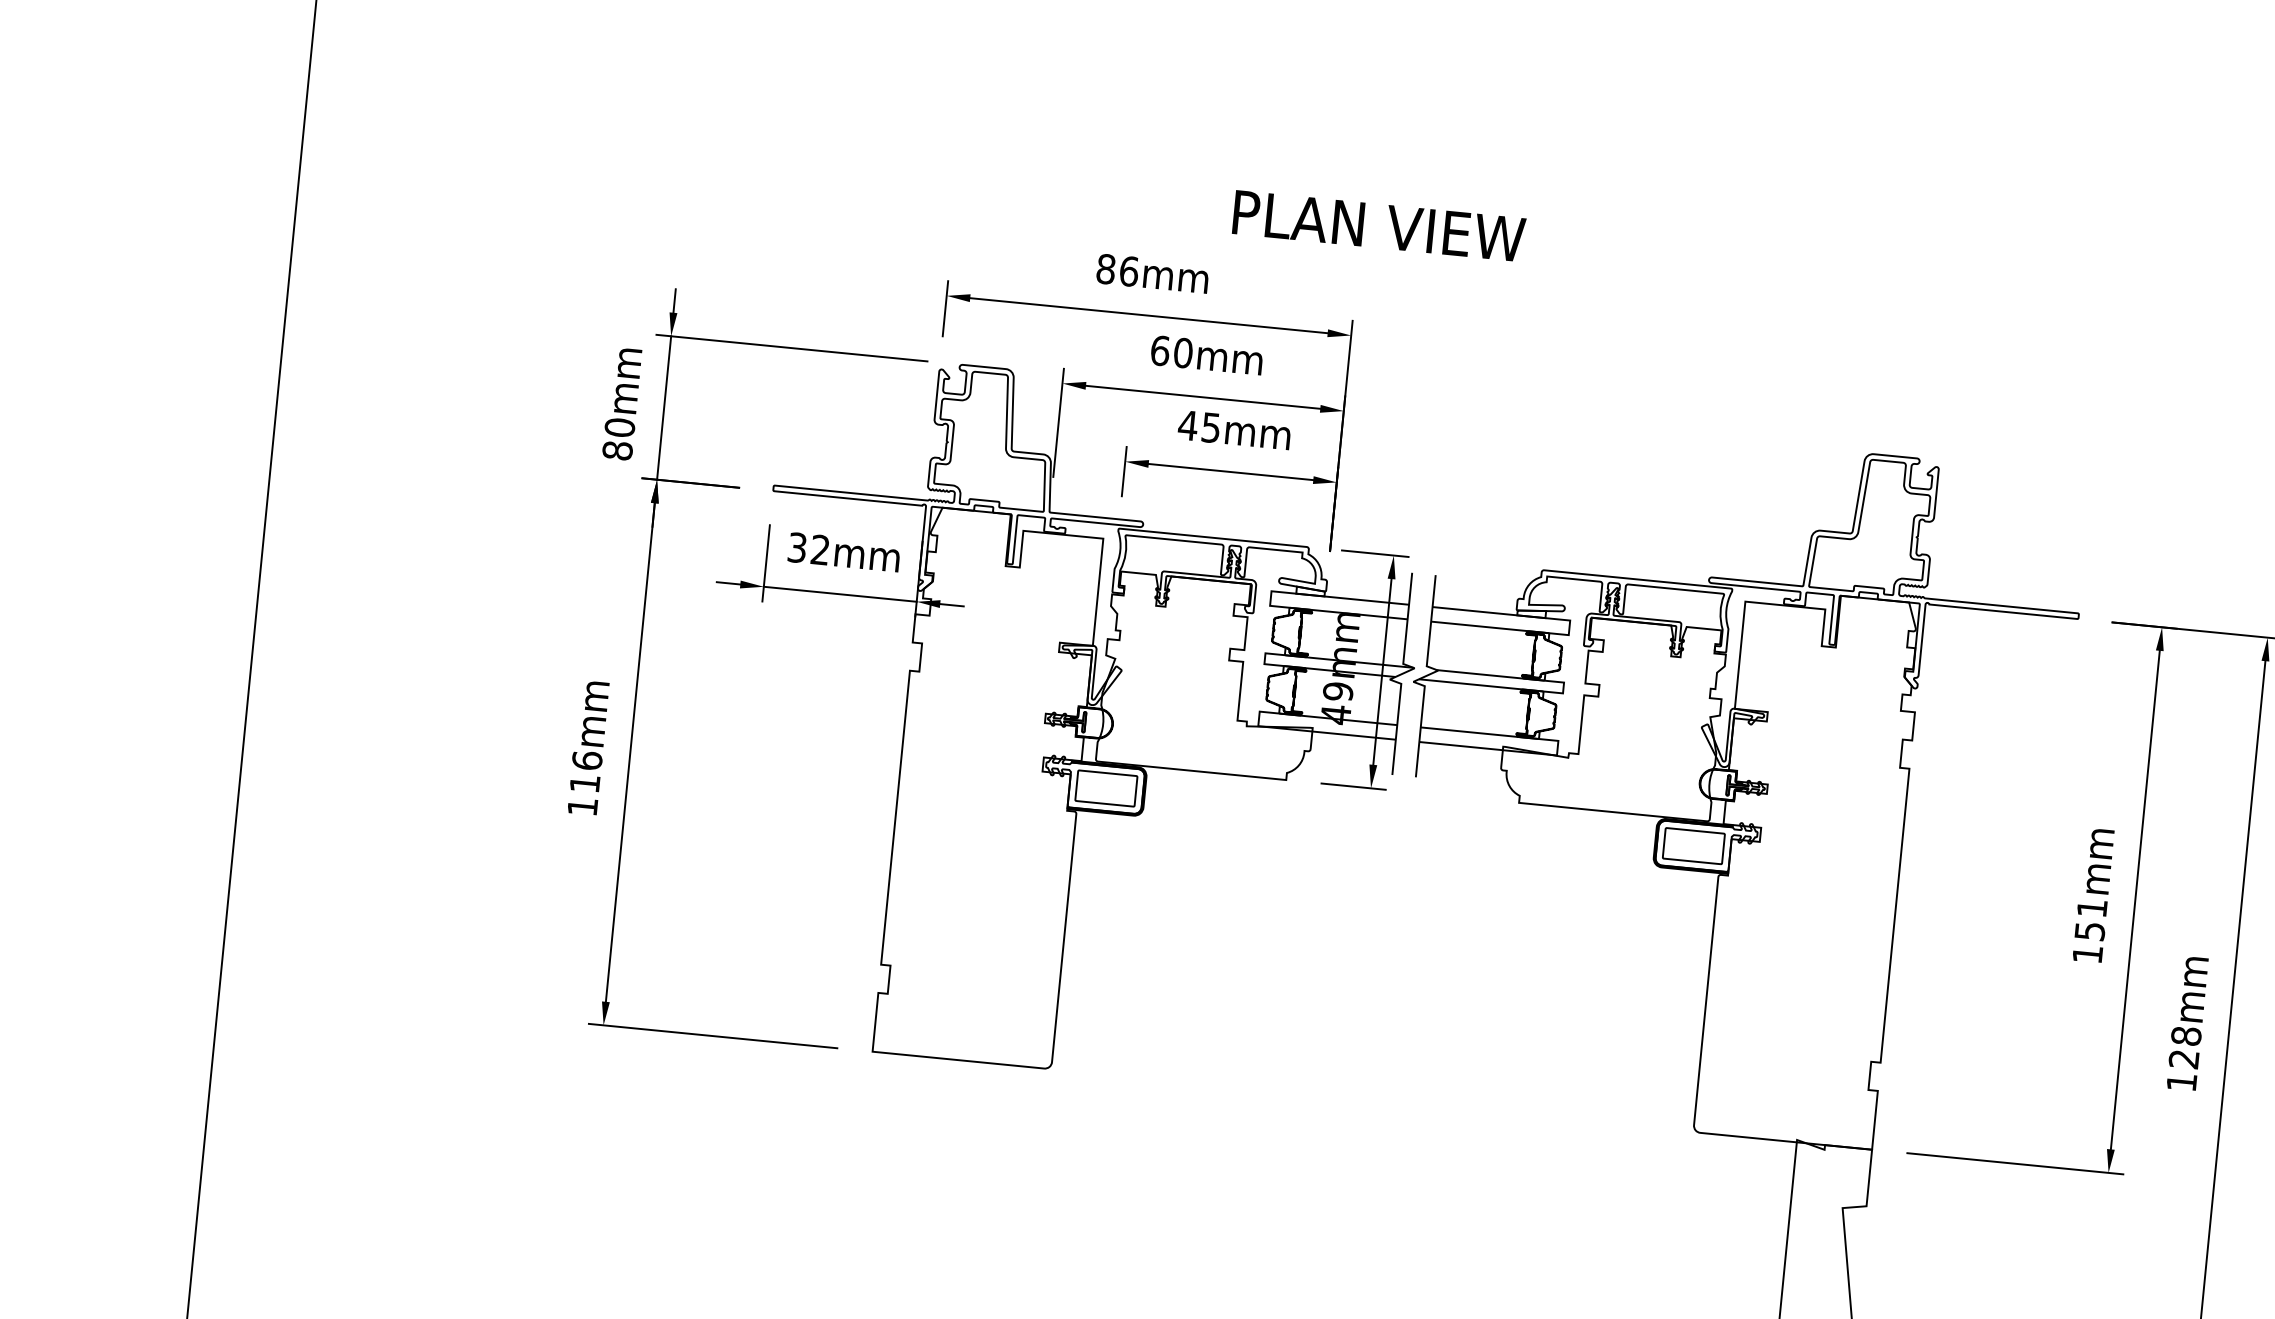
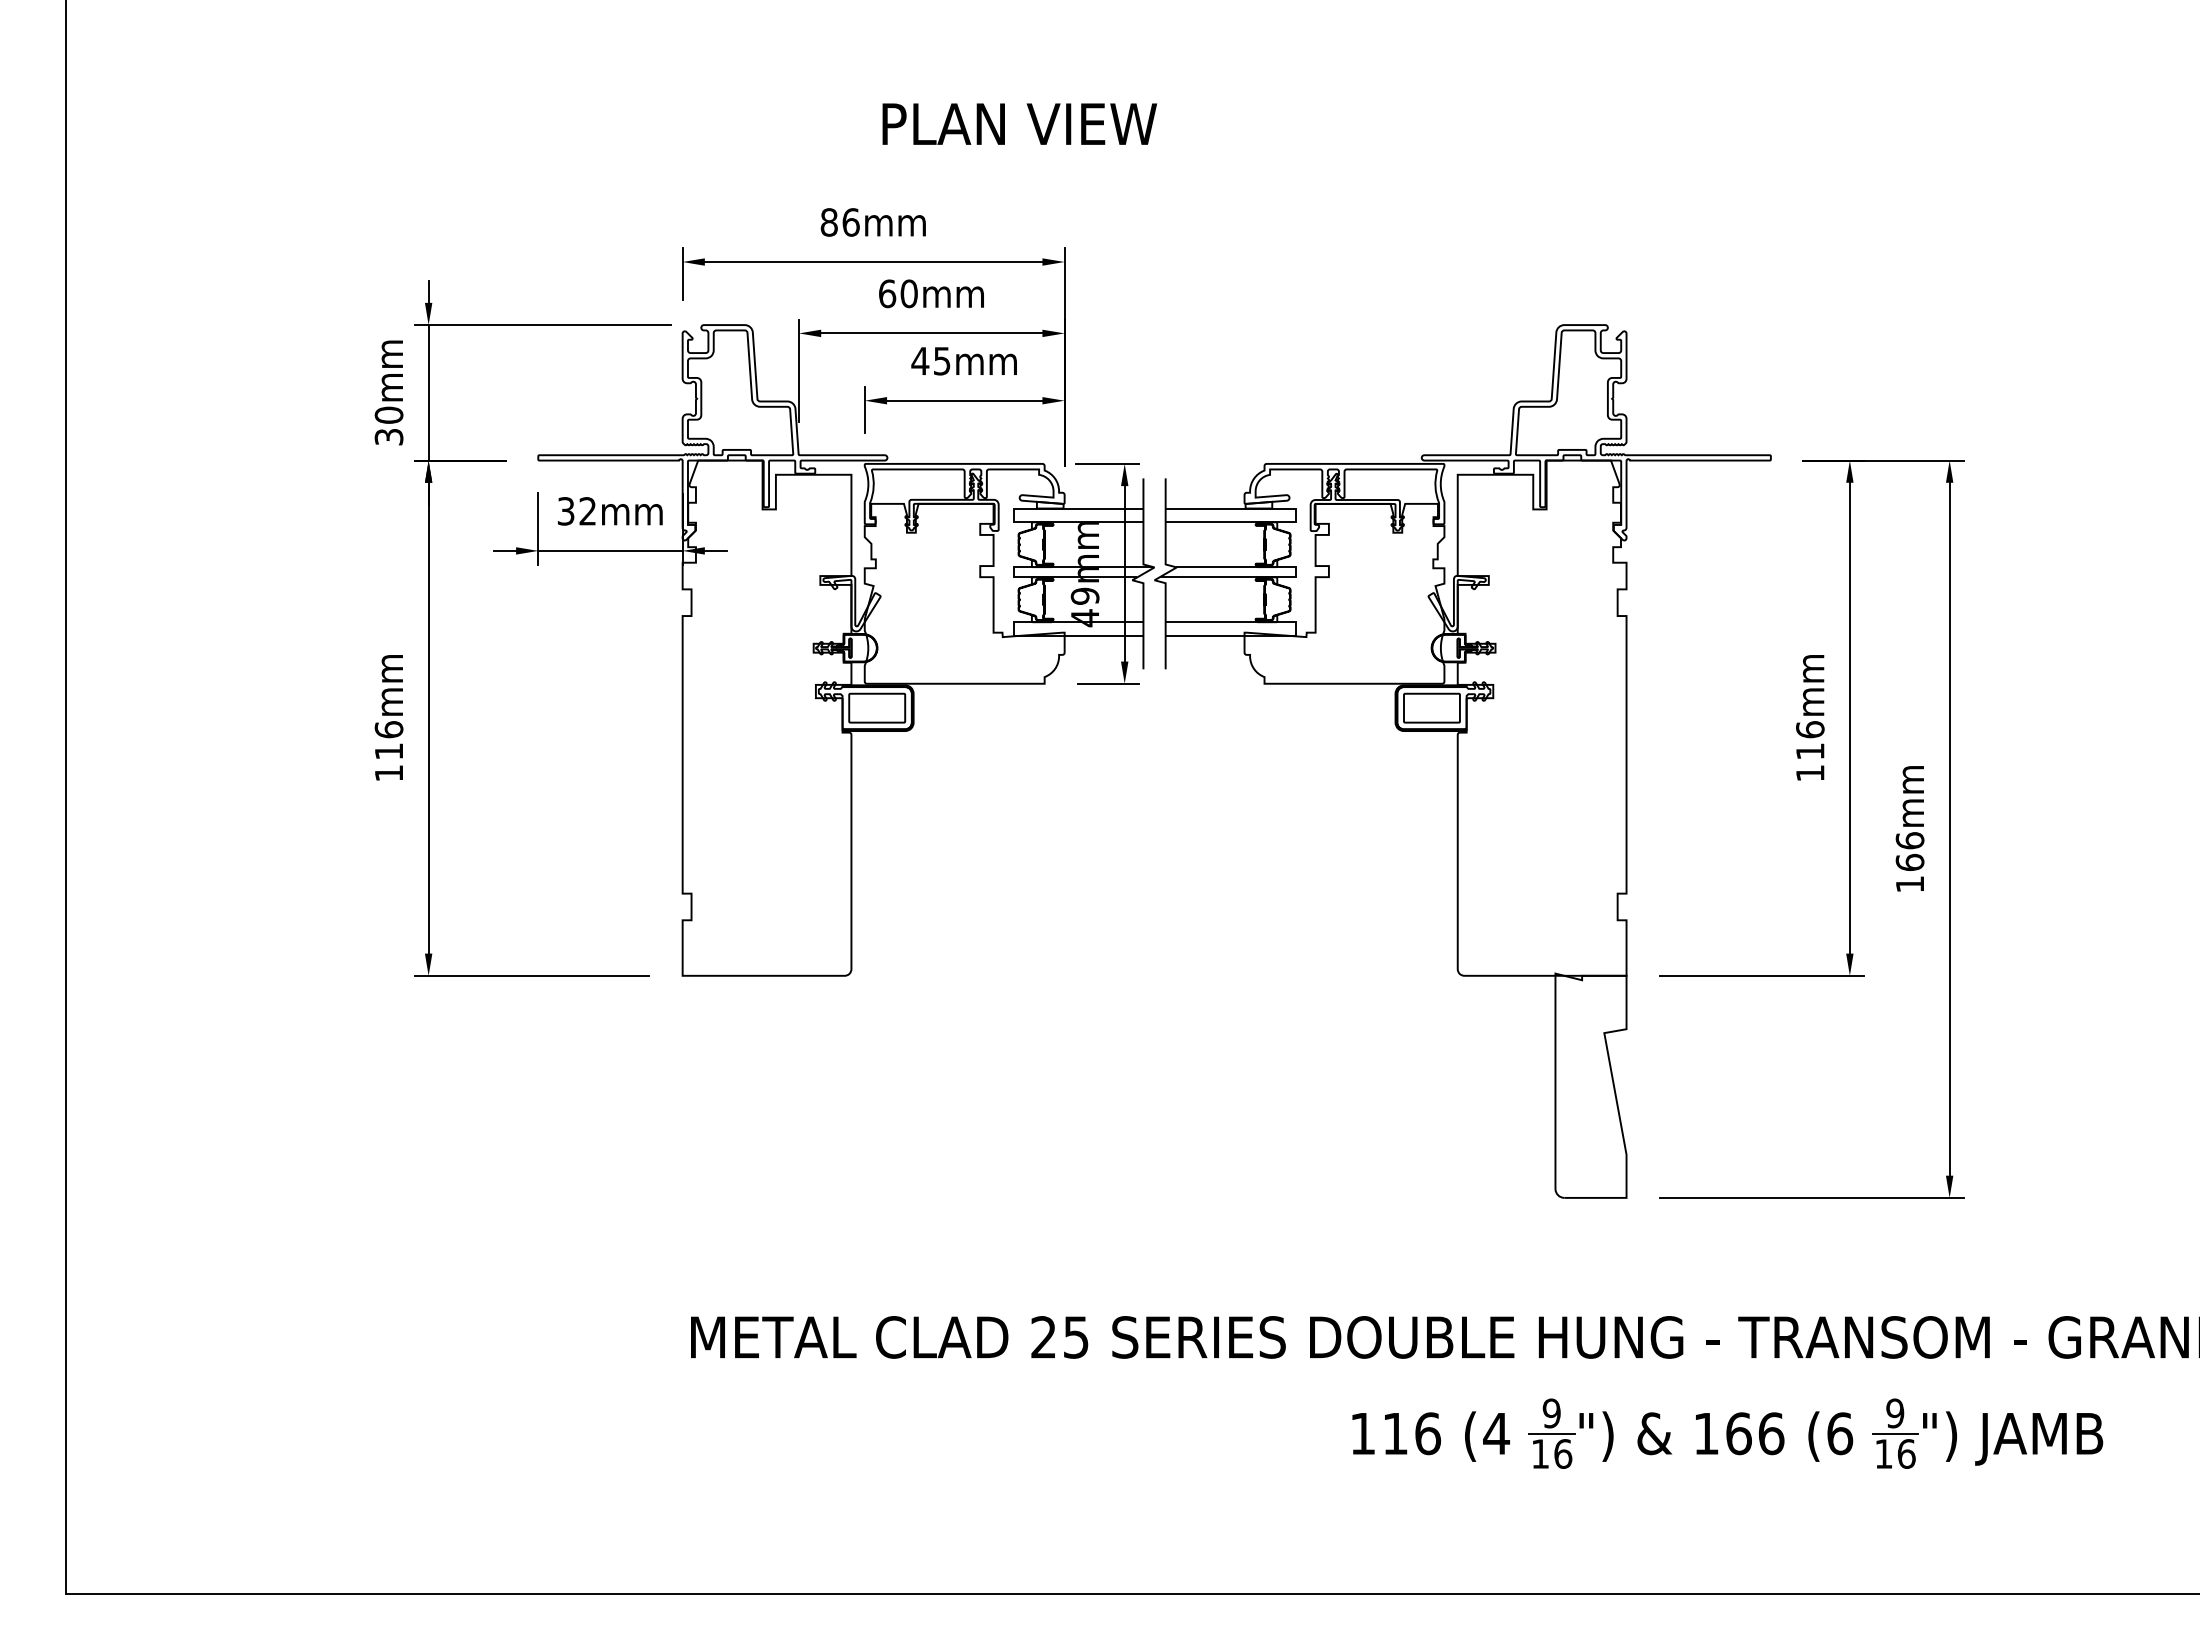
text: (1378, 225) -> (1019, 123), moved
text: (617, 450) -> (388, 436), 80mm -> 30mm
text: (2091, 919) -> (1810, 740), 151mm -> 116mm
text: (2184, 1047) -> (1909, 851), 128mm -> 166mm

